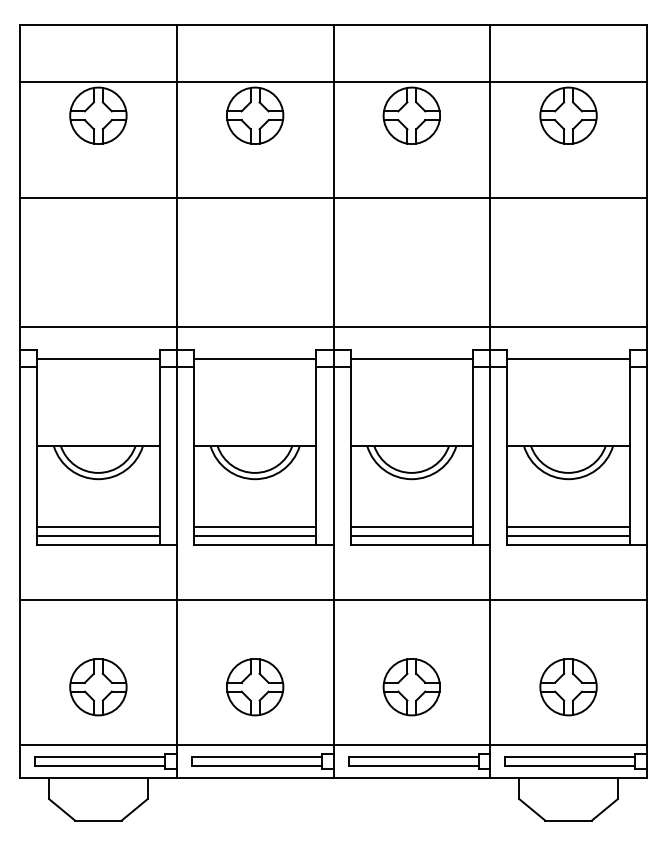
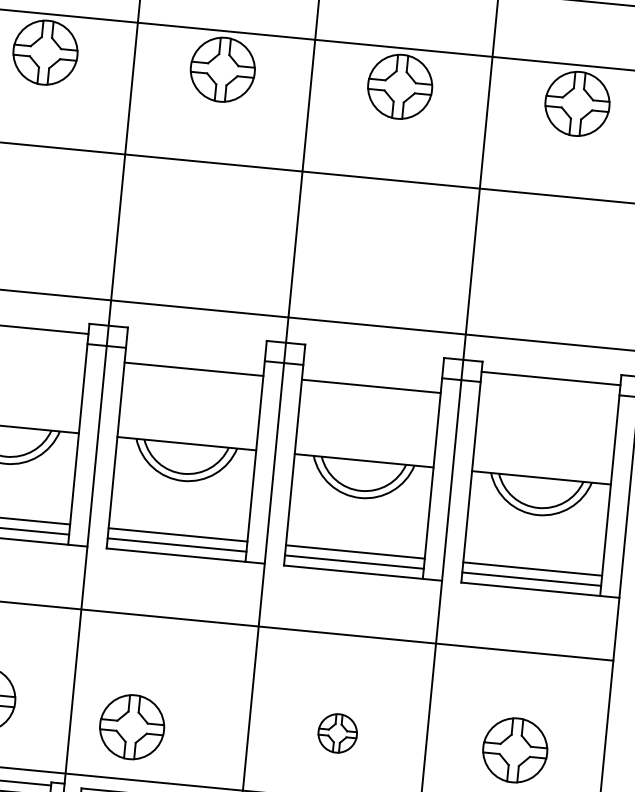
line: (254, 358) -> (193, 369), moved
line: (411, 358) -> (370, 386), moved
part: (255, 687) -> (132, 727), moved
part: (411, 687) -> (337, 733), size x0.6

